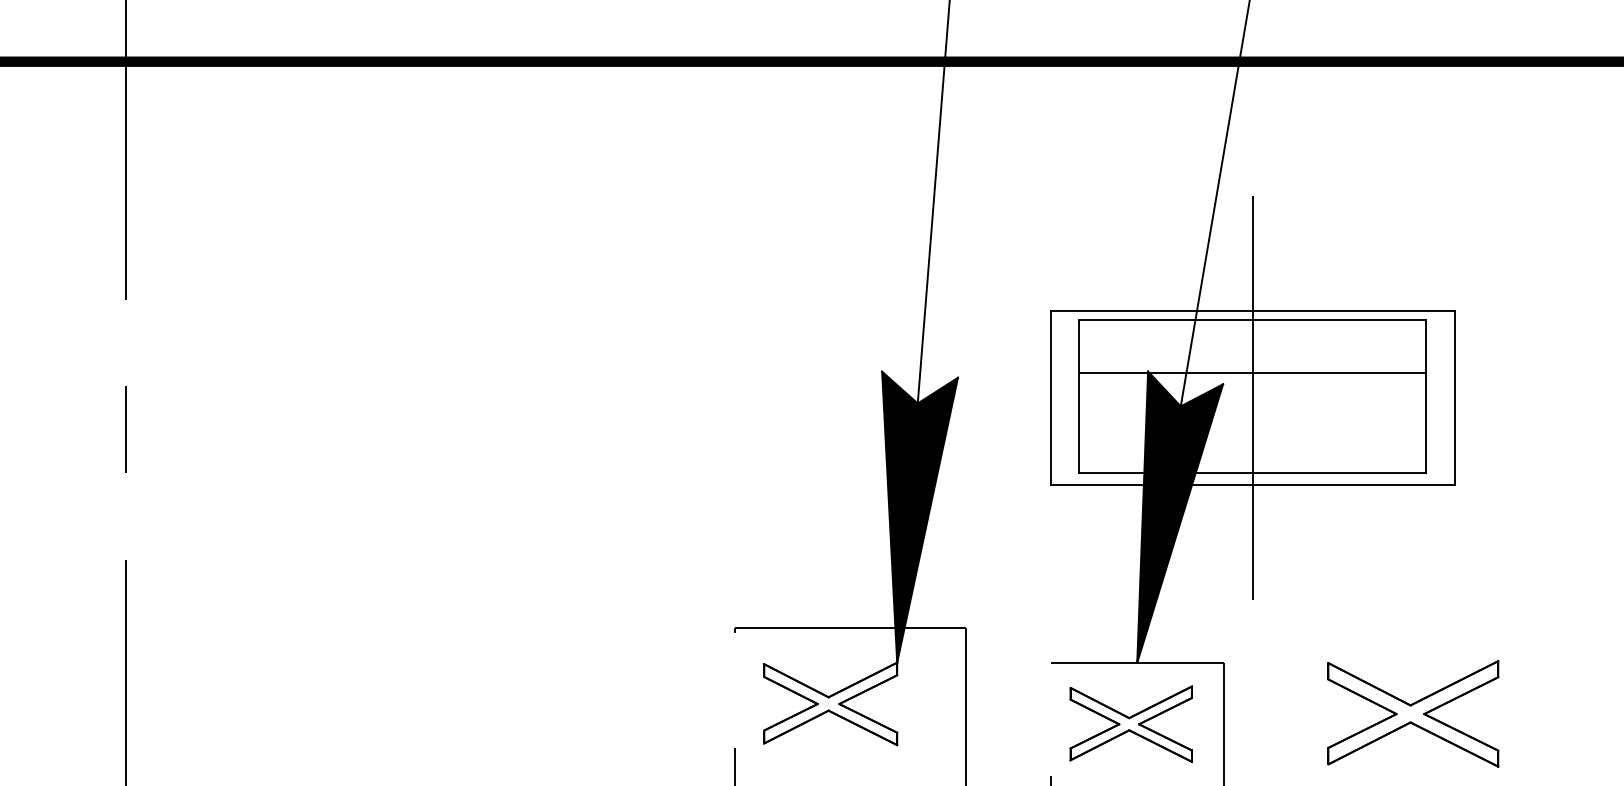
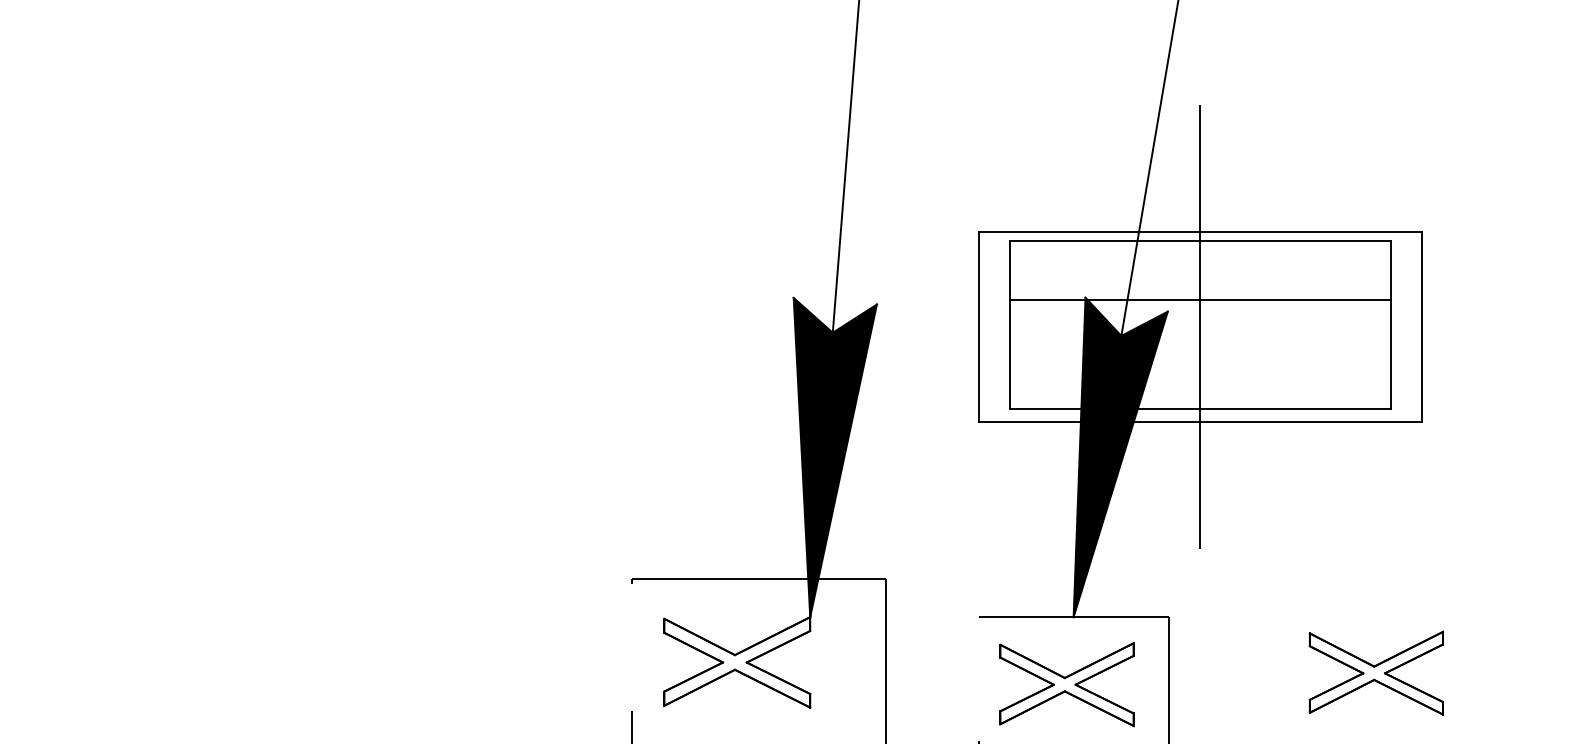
part: (1412, 713) -> (1375, 672), size x0.71

